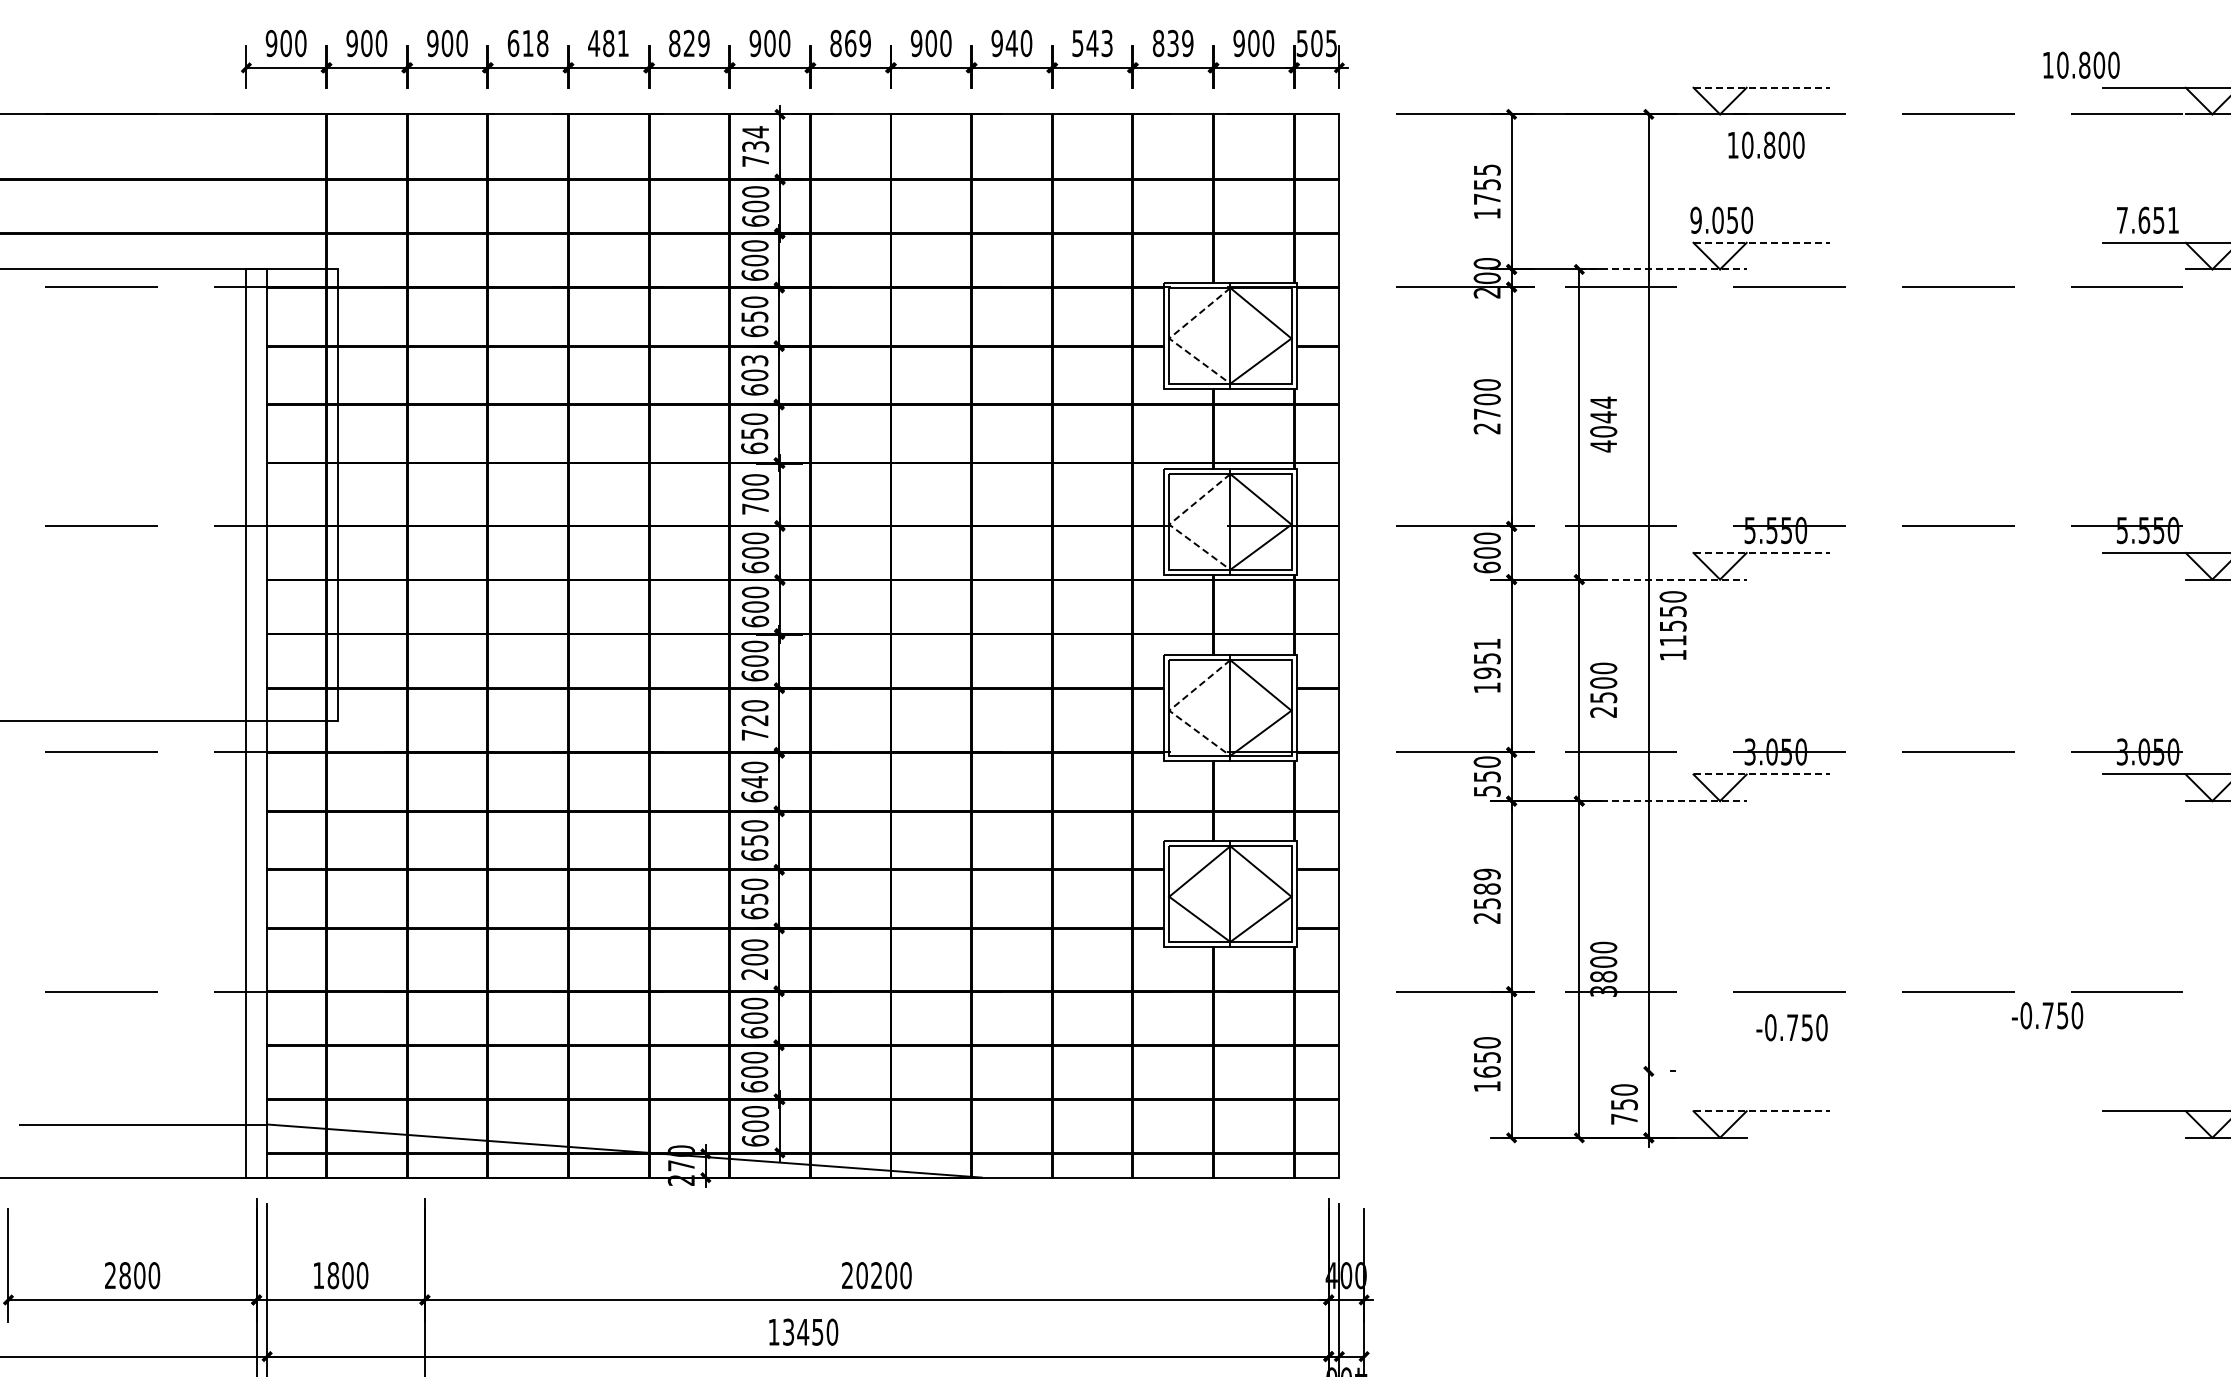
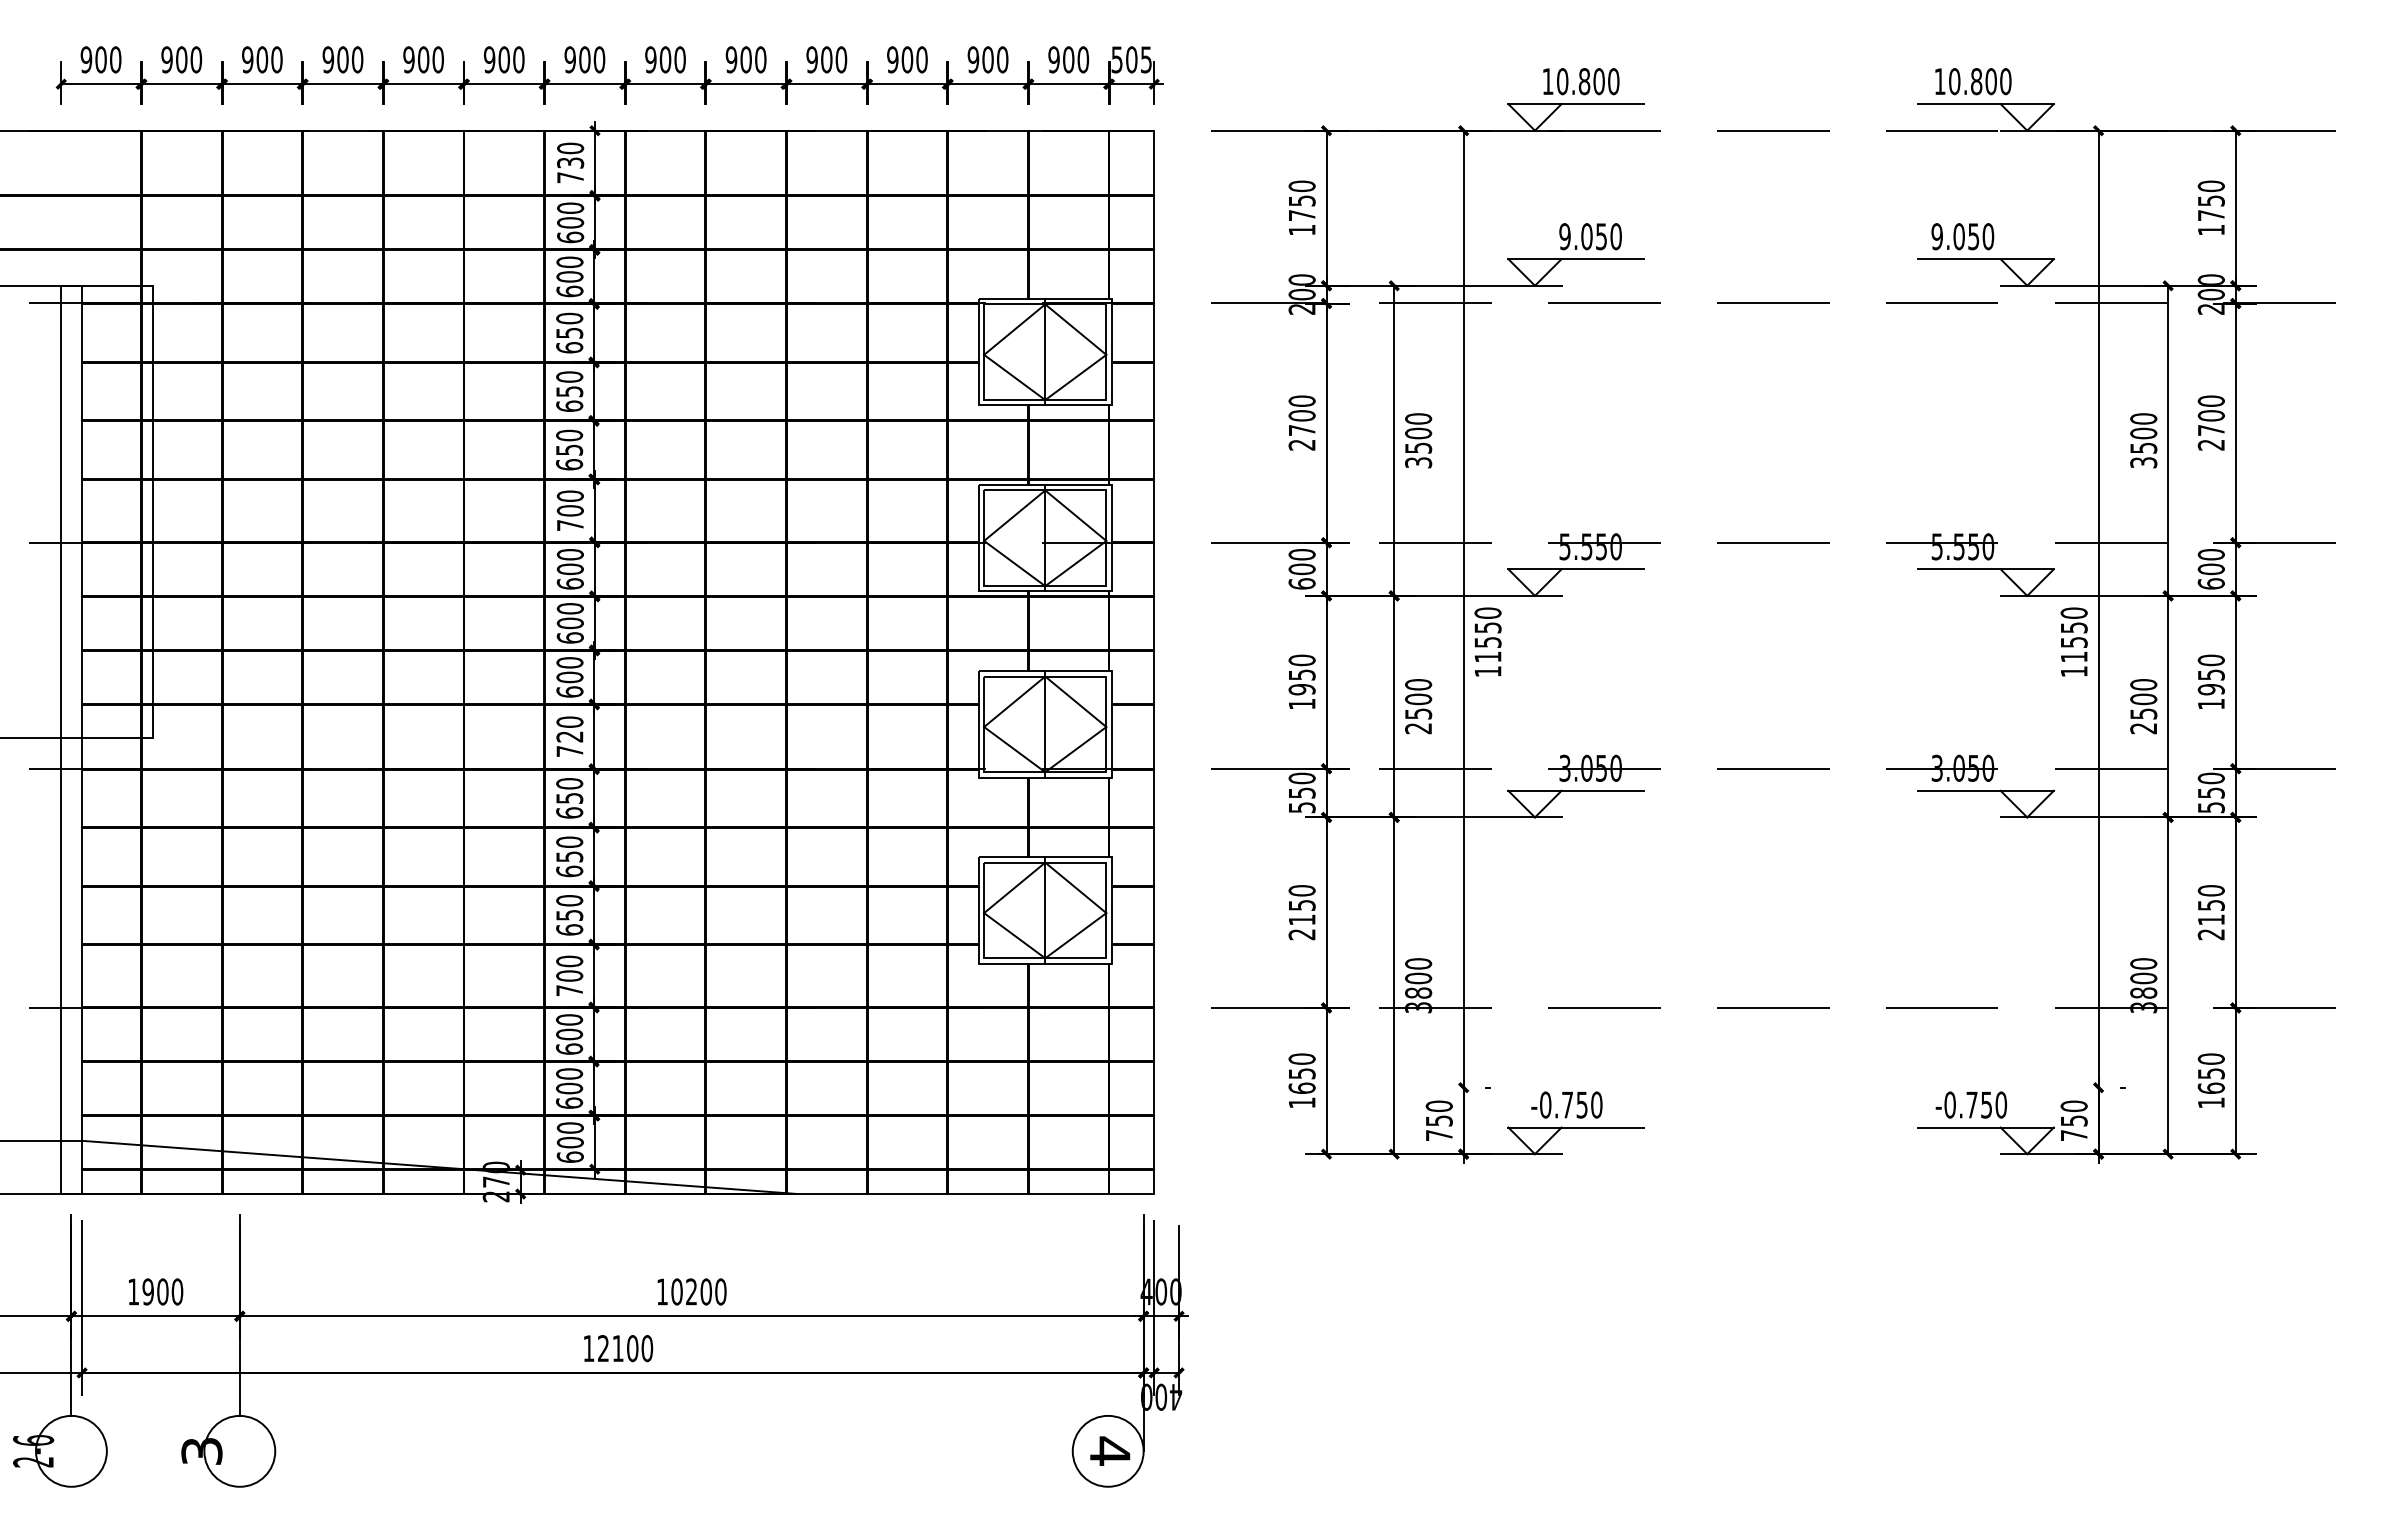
text: (527, 43) -> (342, 59), 618 -> 900
text: (607, 43) -> (422, 59), 481 -> 900
text: (688, 43) -> (503, 59), 829 -> 900
text: (850, 43) -> (665, 59), 869 -> 900
text: (1011, 43) -> (826, 59), 940 -> 900
text: (1092, 43) -> (907, 59), 543 -> 900
text: (1172, 43) -> (987, 59), 839 -> 900
text: (2081, 65) -> (1973, 81), moved
line: (1761, 88) -> (1576, 104), dashed -> solid
text: (755, 132) -> (570, 148), 734 -> 730
text: (1766, 145) -> (1581, 81), moved
text: (1486, 170) -> (1301, 186), 1755 -> 1750
text: (1721, 220) -> (1590, 236), moved
text: (2147, 220) -> (1962, 236), 7.651 -> 9.050
line: (1761, 243) -> (1576, 259), dashed -> solid
line: (1662, 269) -> (1477, 285), dashed -> solid
line: (1169, 338) -> (984, 354), dashed -> solid
text: (754, 368) -> (569, 384), 603 -> 650
text: (1603, 424) -> (1418, 440), 4044 -> 3500
line: (1169, 524) -> (984, 540), dashed -> solid
line: (1761, 553) -> (1576, 569), dashed -> solid
line: (1662, 579) -> (1477, 595), dashed -> solid
text: (1486, 644) -> (1301, 660), 1951 -> 1950
line: (1169, 710) -> (984, 726), dashed -> solid
line: (1761, 774) -> (1576, 790), dashed -> solid
text: (754, 782) -> (569, 798), 640 -> 650
line: (1662, 801) -> (1477, 817), dashed -> solid
text: (1486, 889) -> (1301, 905), 2589 -> 2150
text: (754, 974) -> (569, 990), 200 -> 700
text: (2046, 1015) -> (1970, 1104), moved
text: (1791, 1027) -> (1566, 1104), moved
line: (1761, 1111) -> (1576, 1127), dashed -> solid
text: (332, 1275) -> (147, 1291), 1800 -> 1900
text: (846, 1275) -> (661, 1291), 20200 -> 10200
text: (803, 1332) -> (618, 1348), 13450 -> 12100

